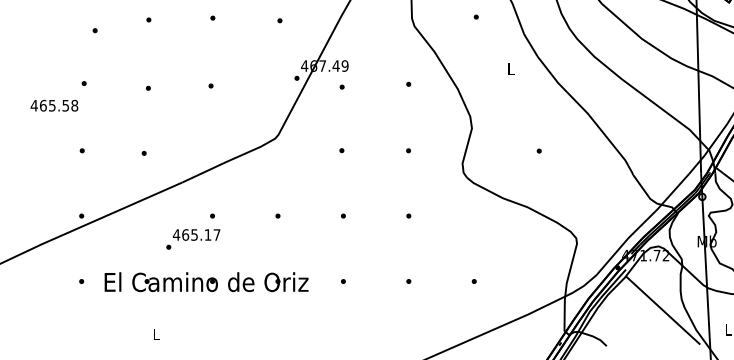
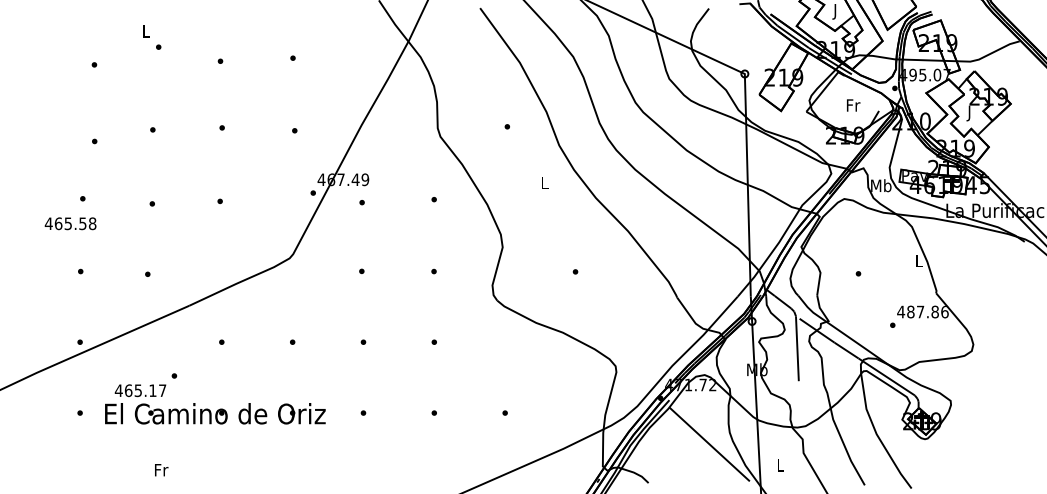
text: (54, 105) -> (70, 223), moved
text: (196, 234) -> (140, 390), moved
text: (156, 334) -> (161, 470), L -> Fr

